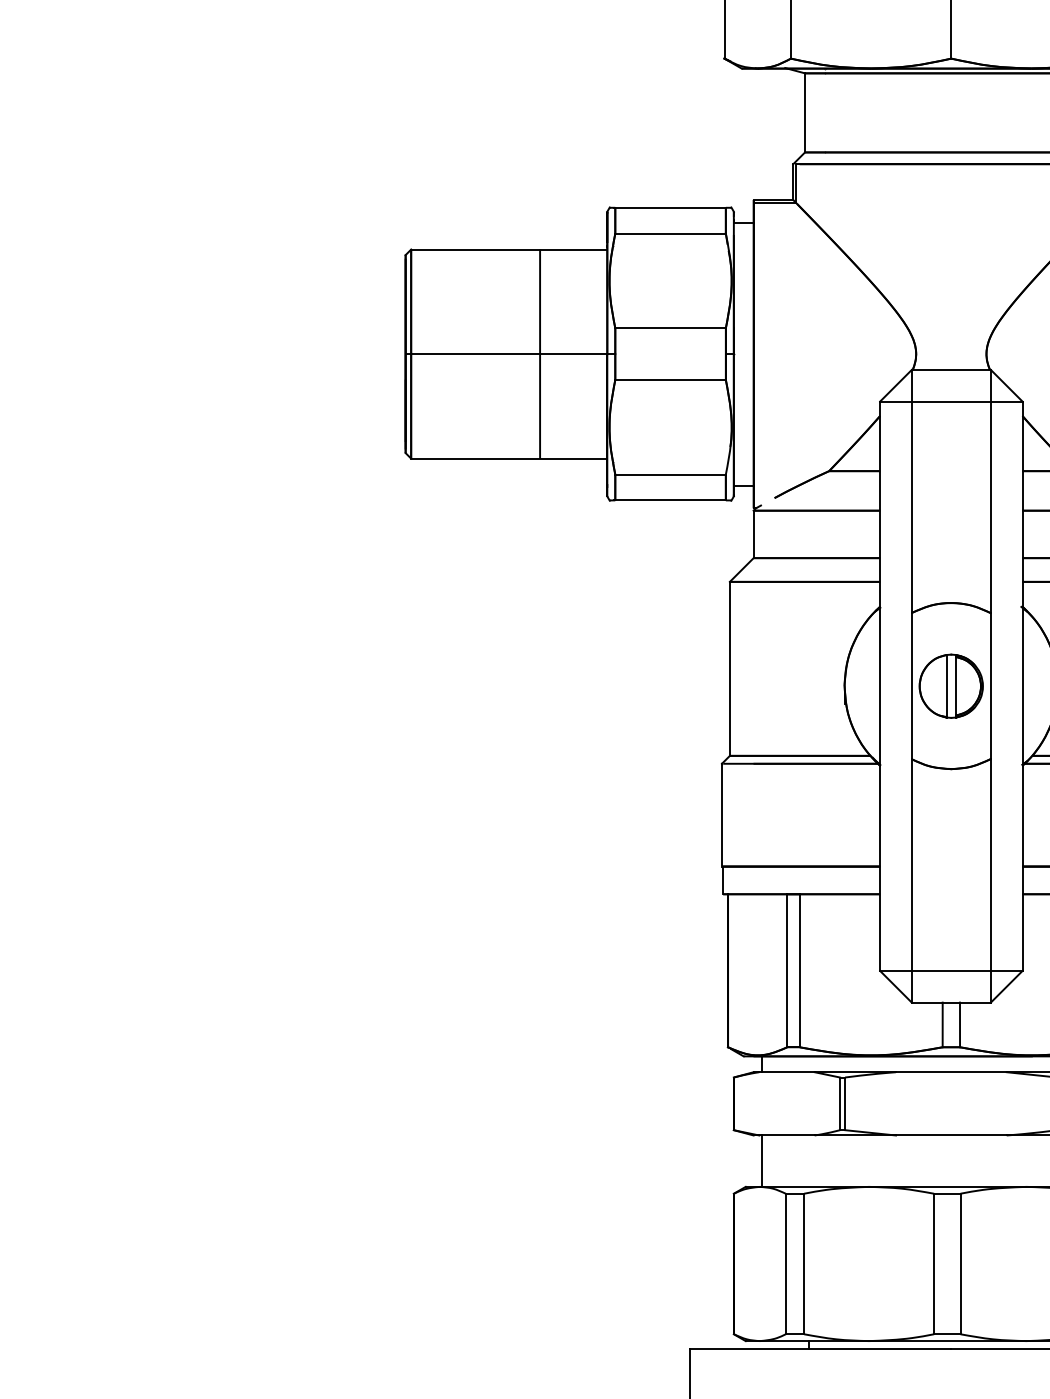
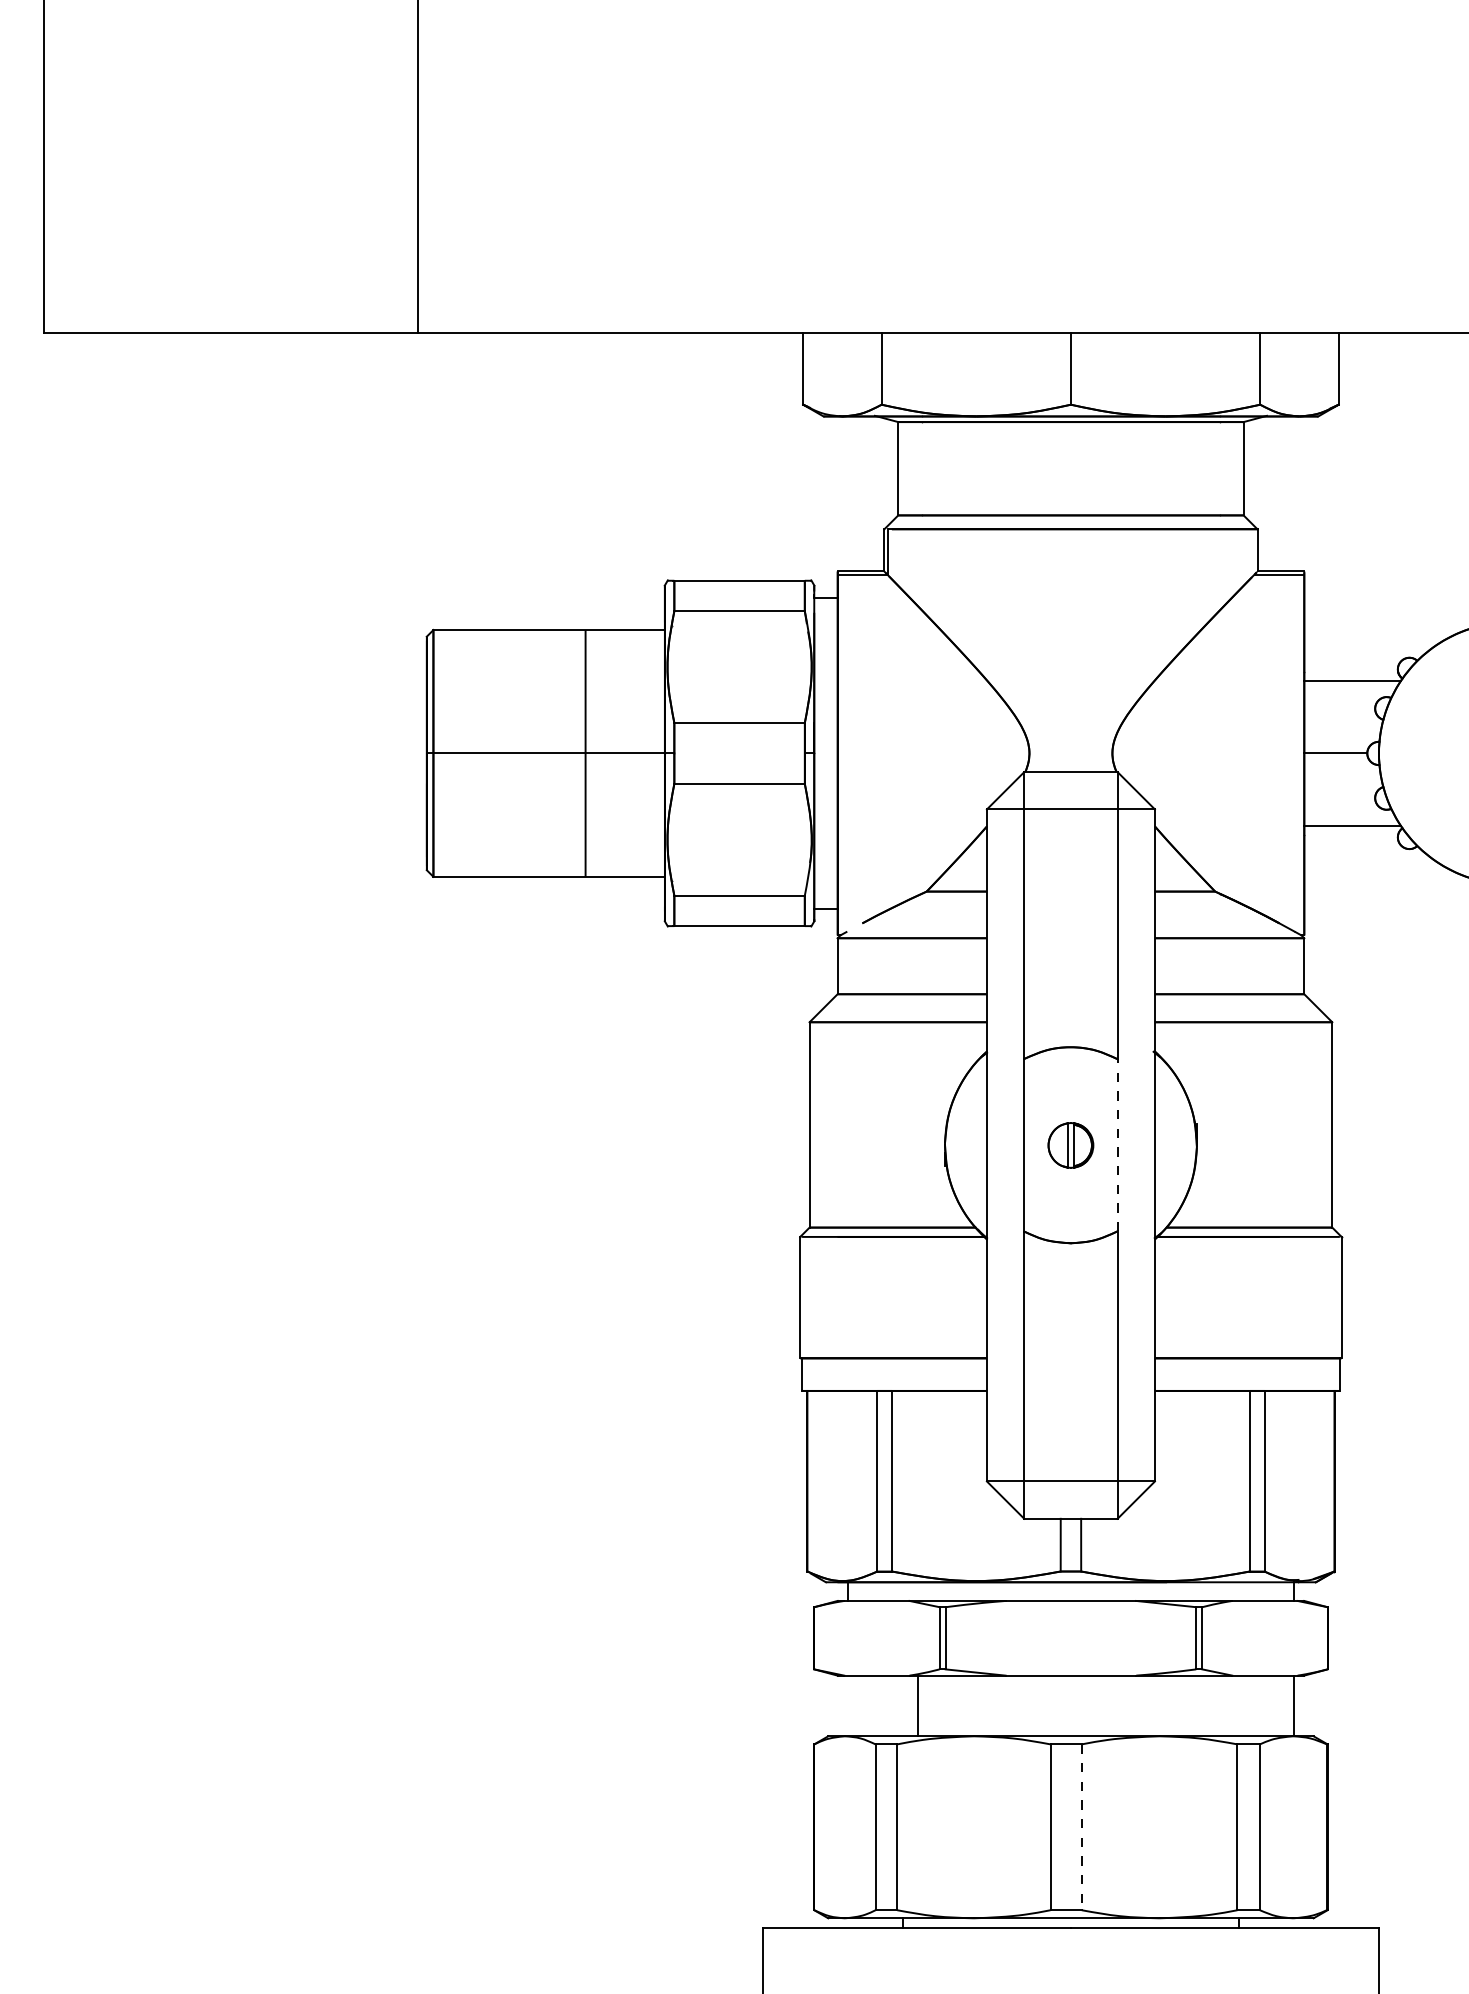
line: (990, 685) -> (1117, 1144), solid -> dashed
part: (950, 686) -> (1070, 1145), size x0.6
line: (762, 1160) -> (917, 1705), moved
line: (960, 1264) -> (1081, 1827), solid -> dashed

